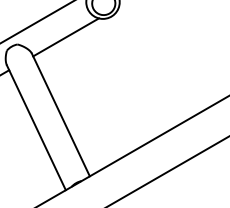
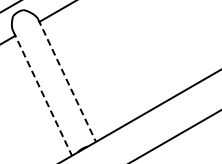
line: (60, 115) -> (66, 81), solid -> dashed
line: (36, 127) -> (42, 93), solid -> dashed

